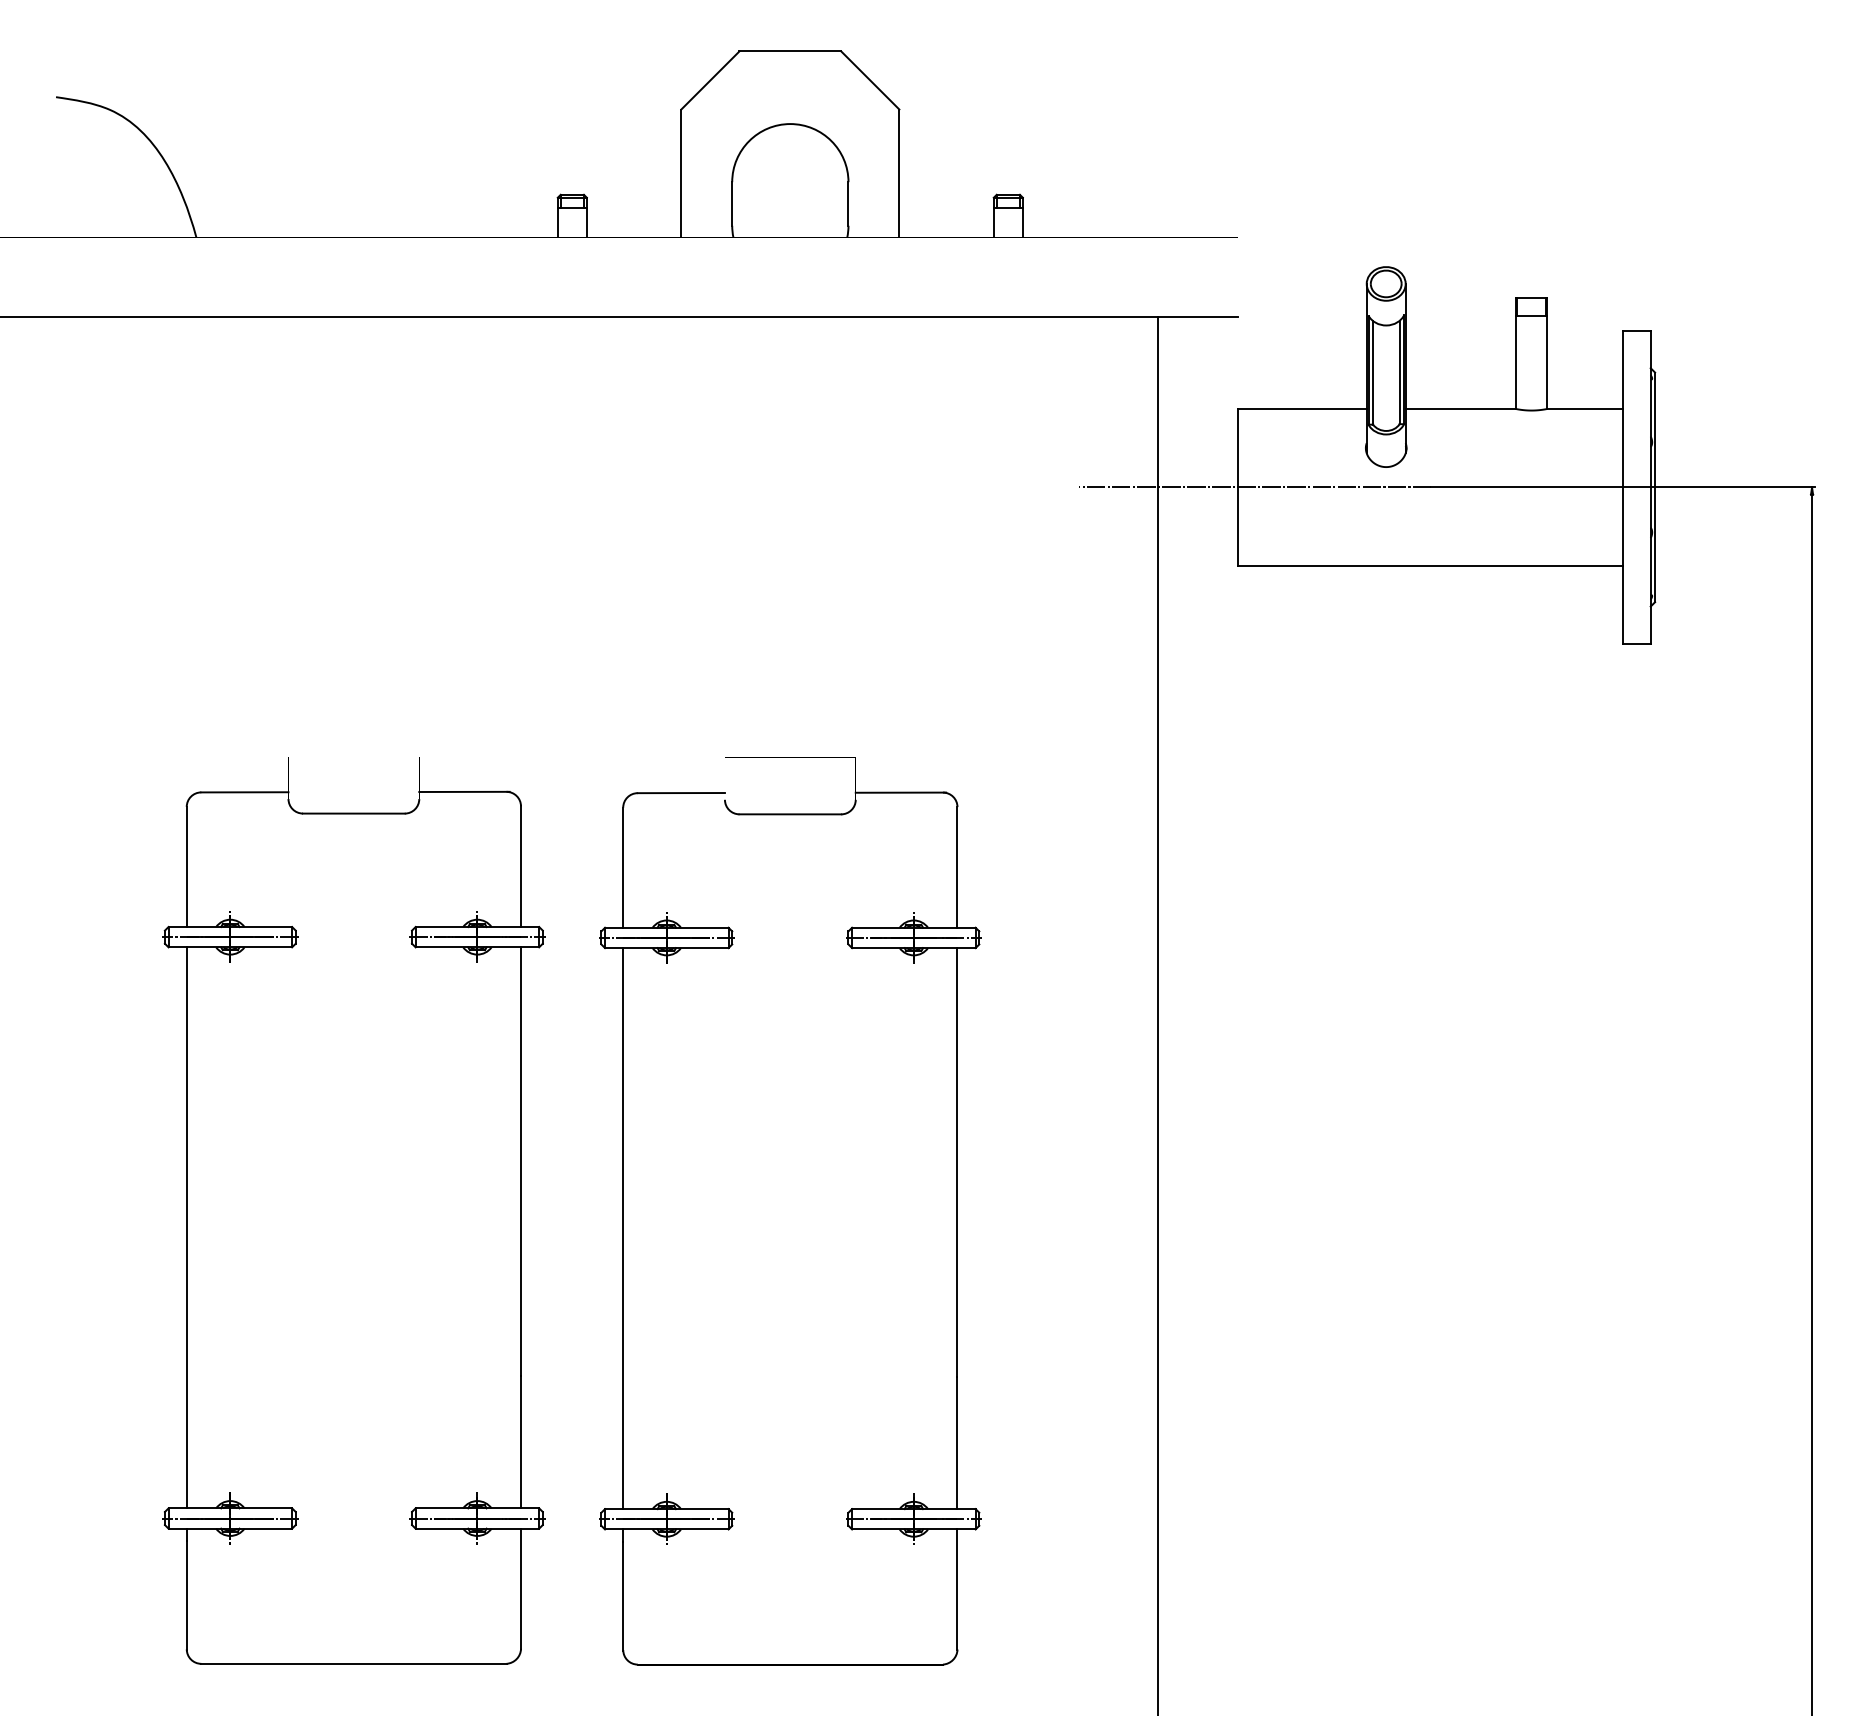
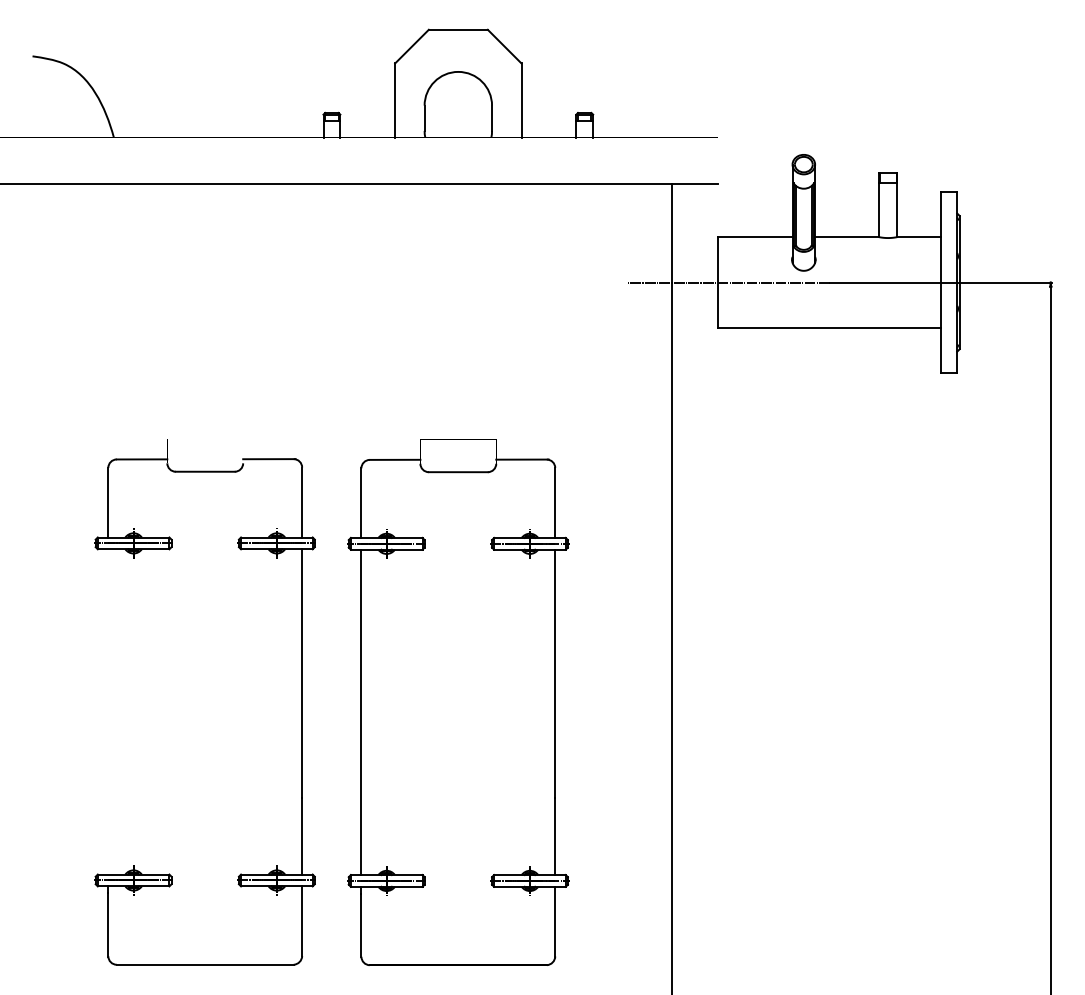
line: (187, 1227) -> (108, 711), removed

